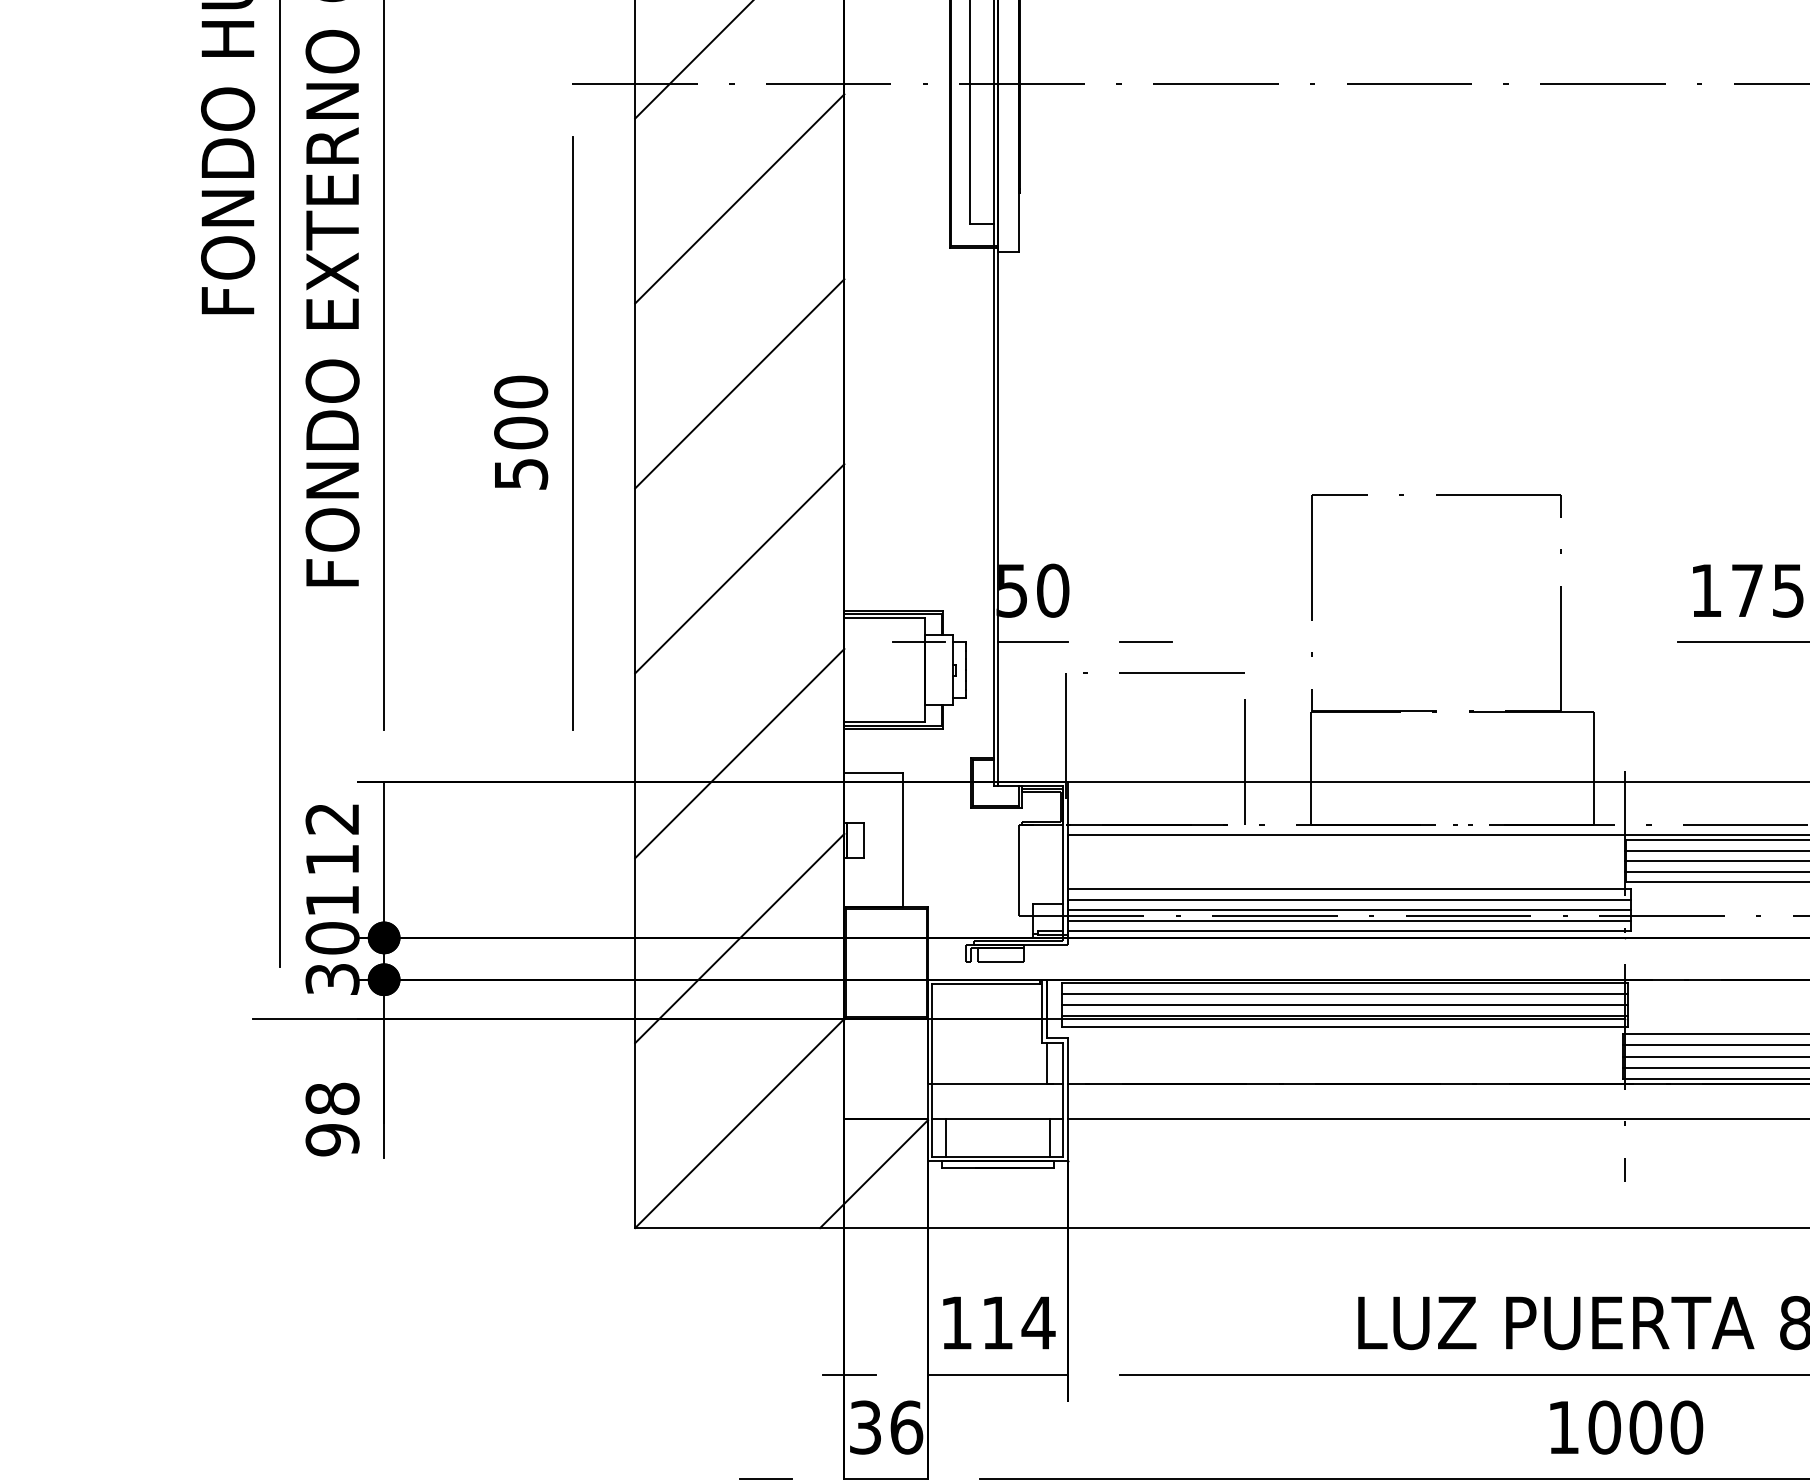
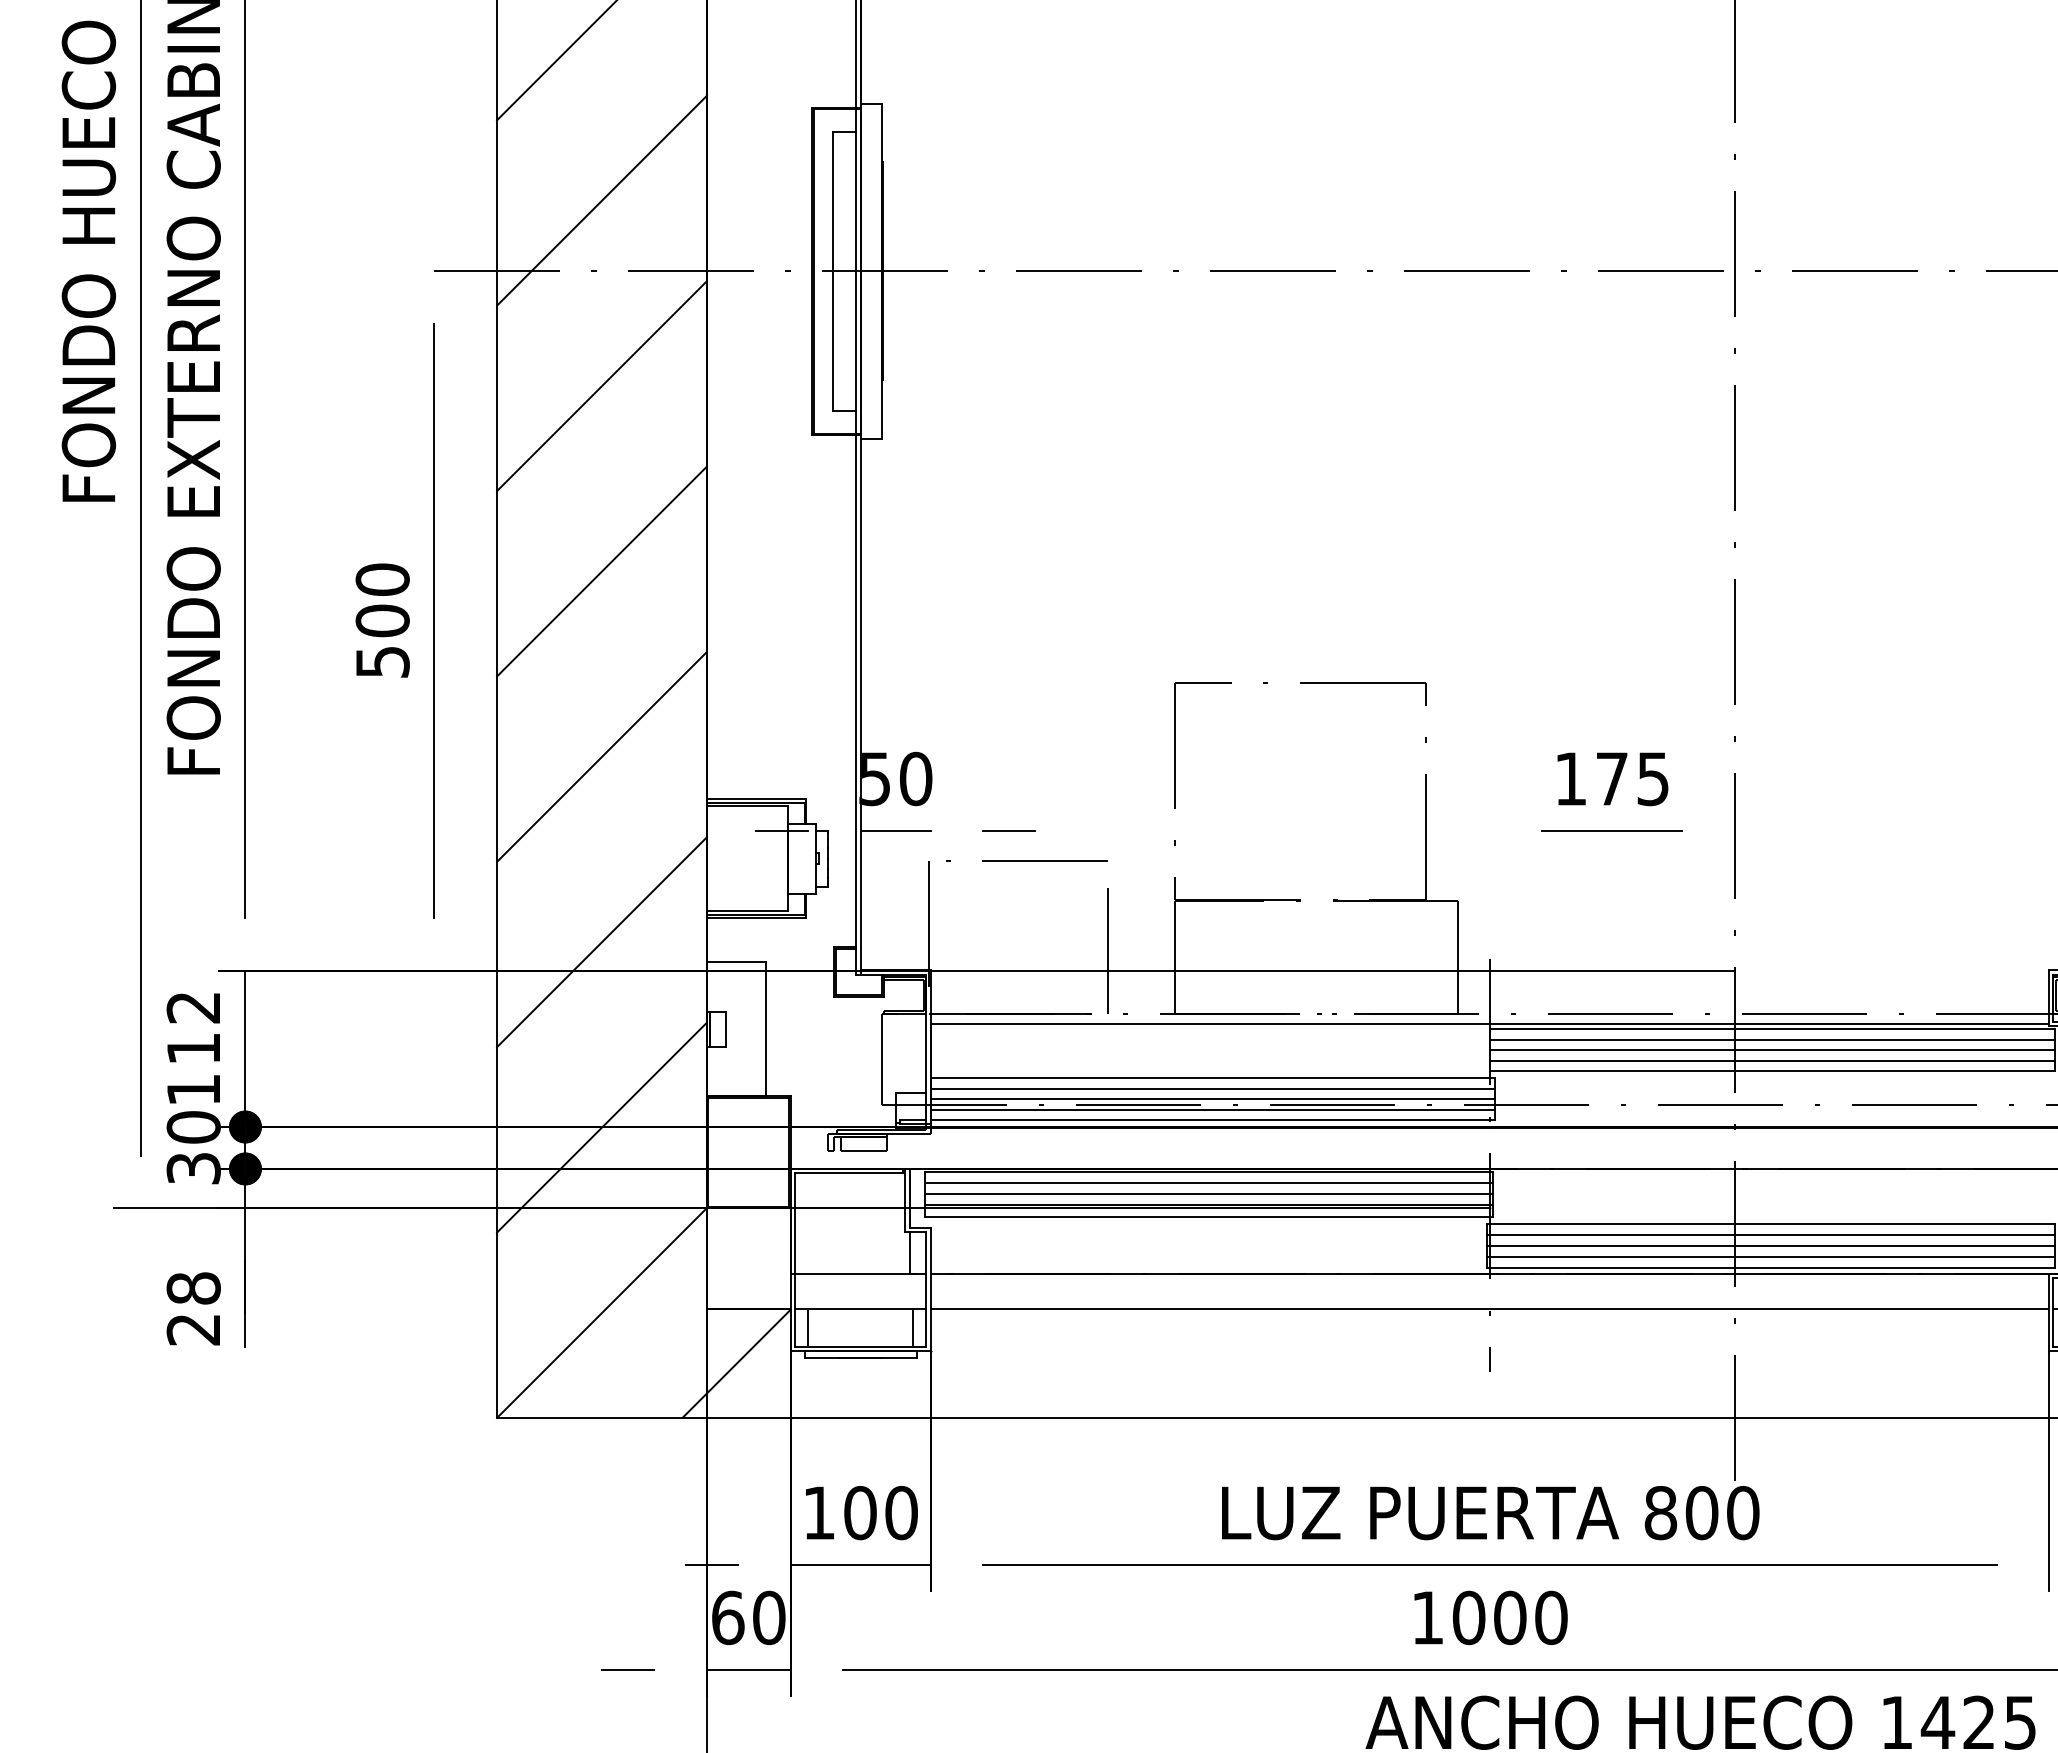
text: (332, 1139) -> (193, 1329), 98 -> 28
text: (1018, 1323) -> (881, 1513), 114 -> 100
text: (885, 1427) -> (748, 1617), 36 -> 60

